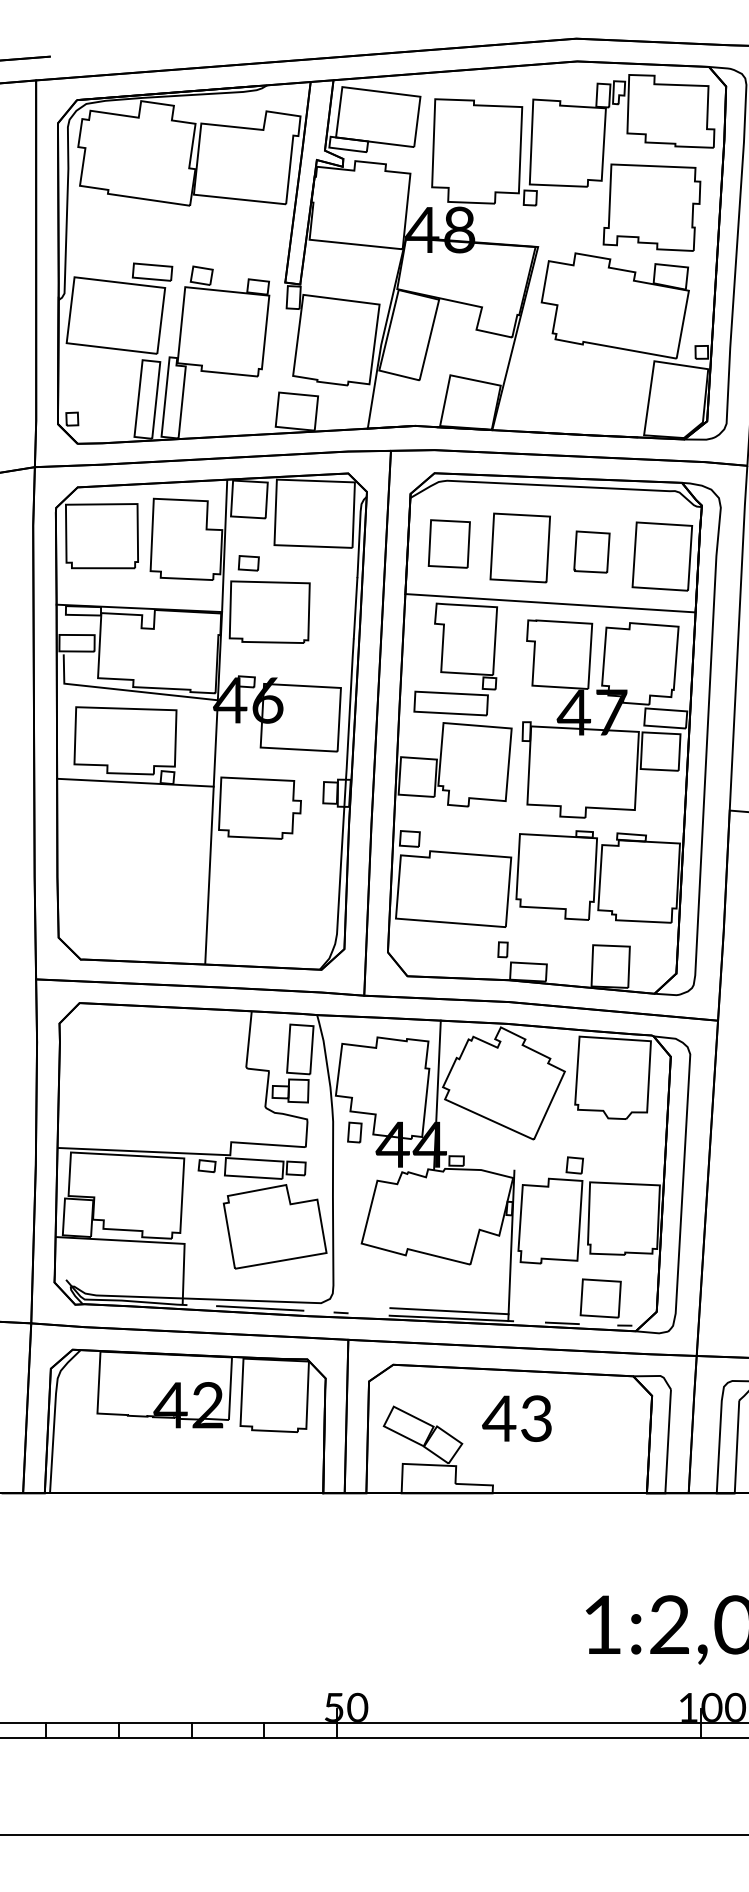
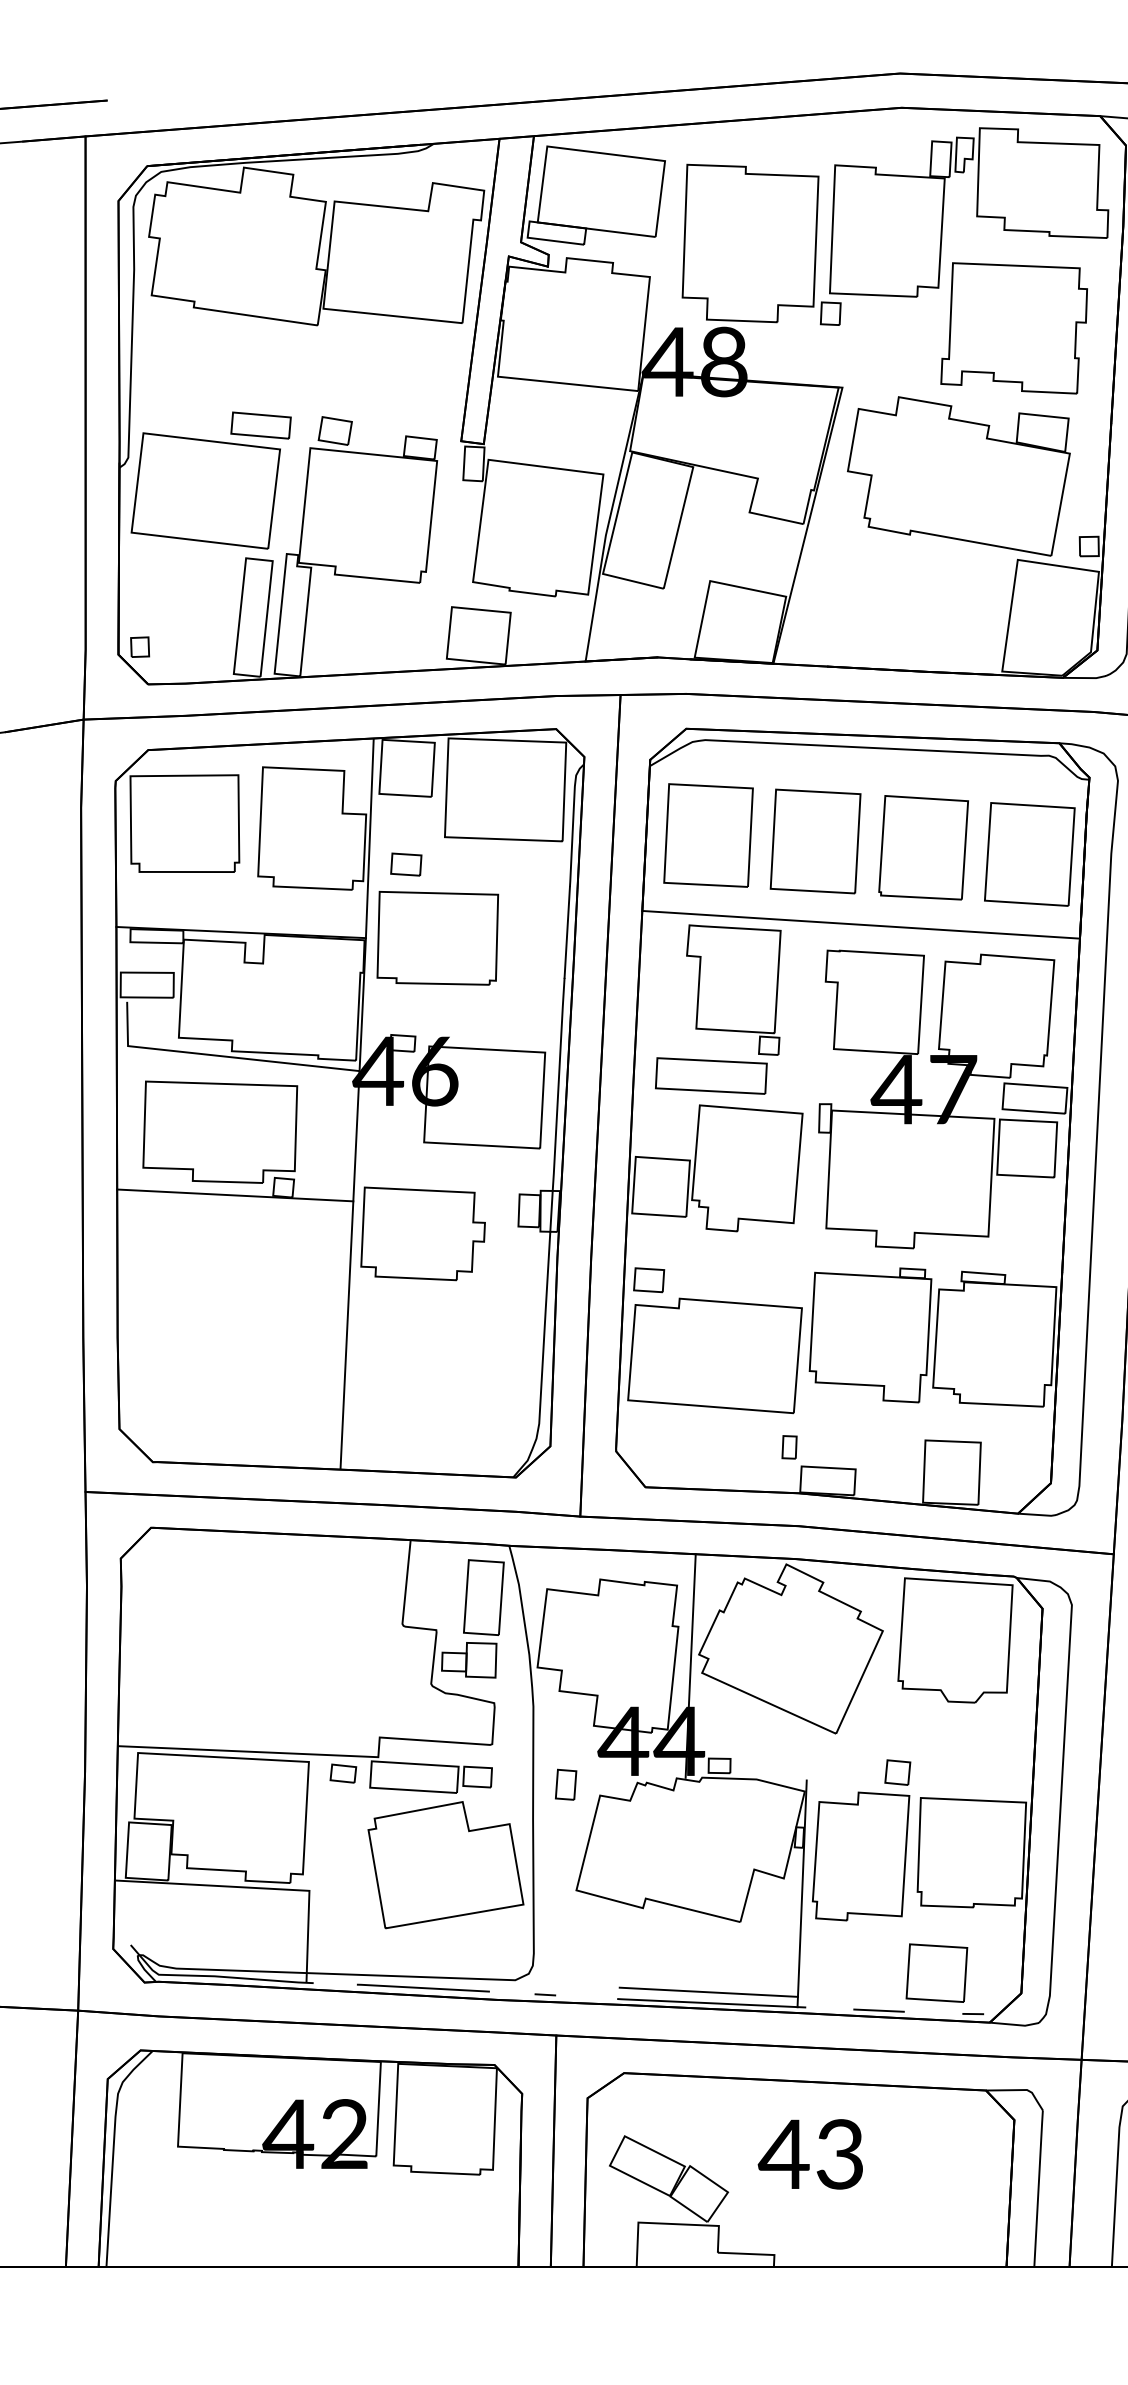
part: (449, 543) -> (708, 834), size x1.43
part: (591, 551) -> (922, 846), size x1.67
part: (354, 1132) -> (565, 1784), moved

